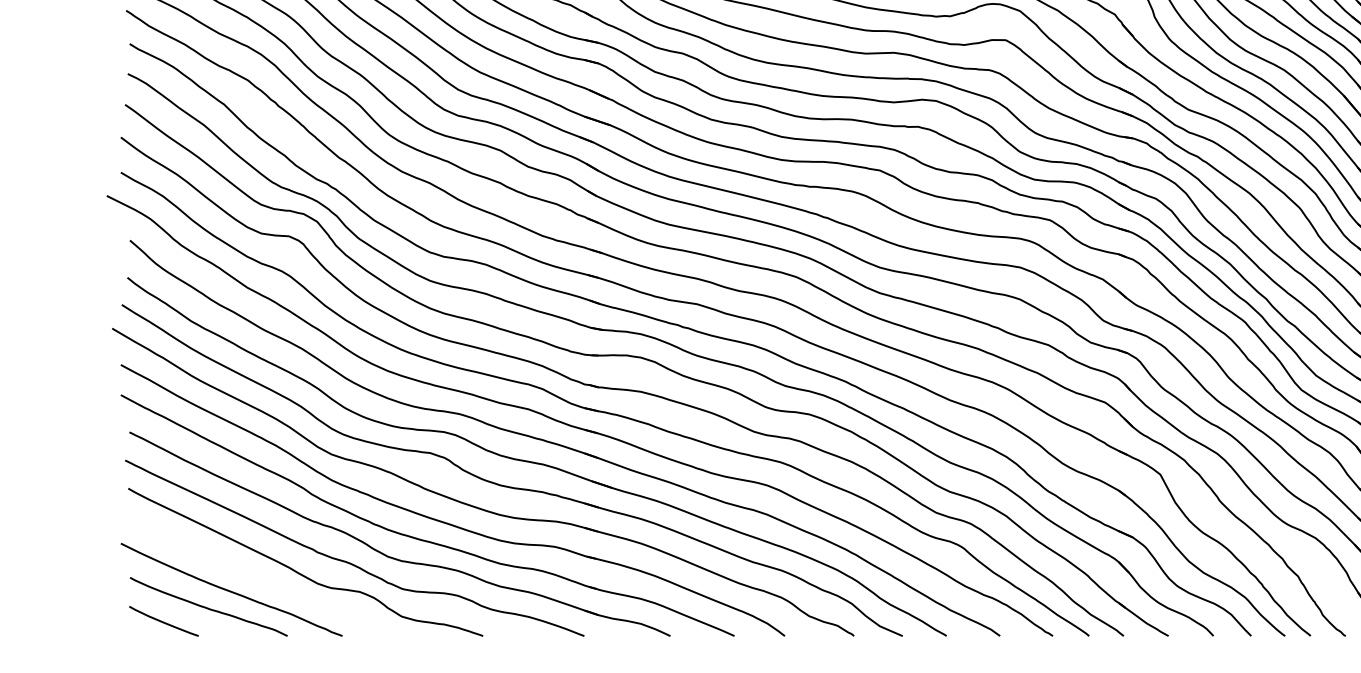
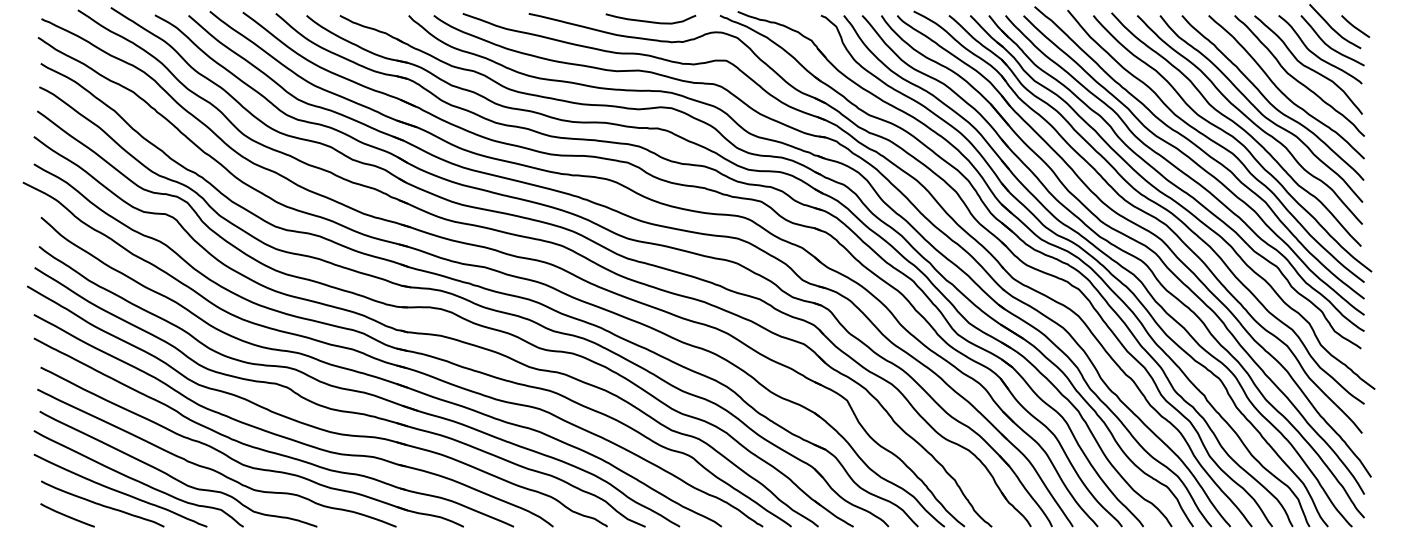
curve: (254, 576) -> (138, 480), added

